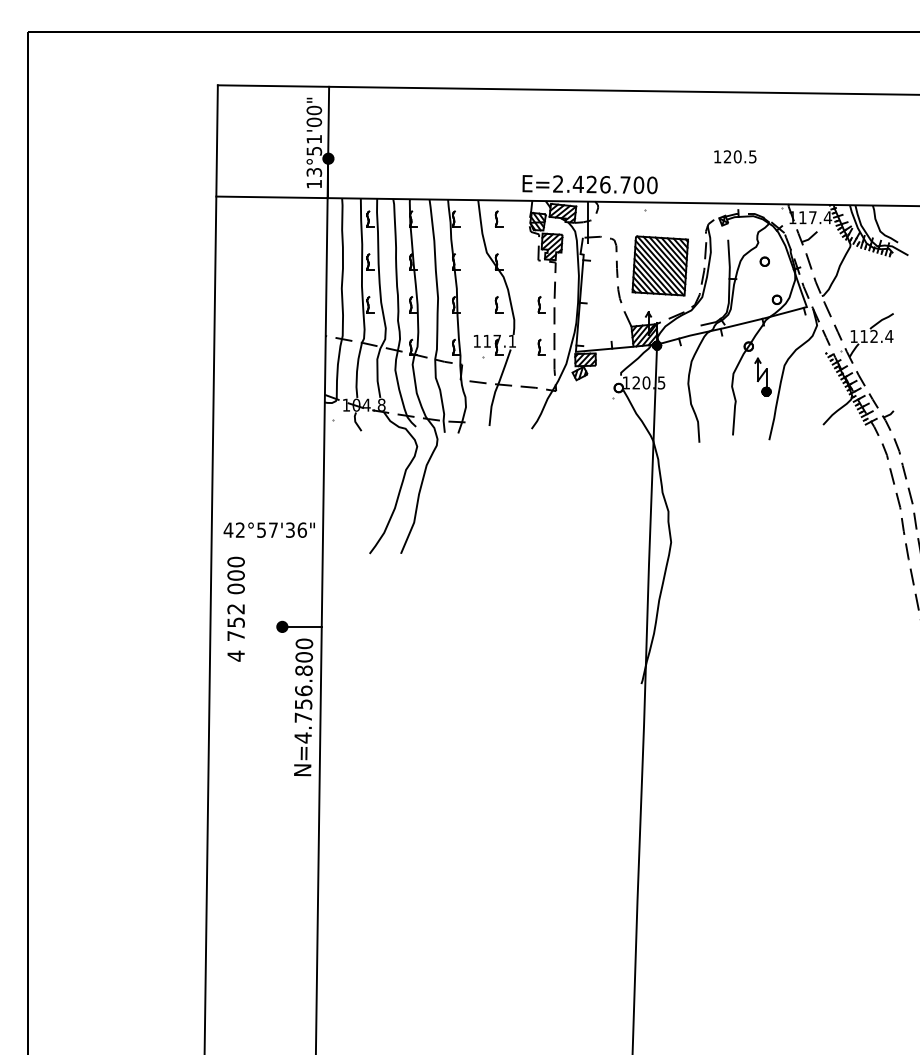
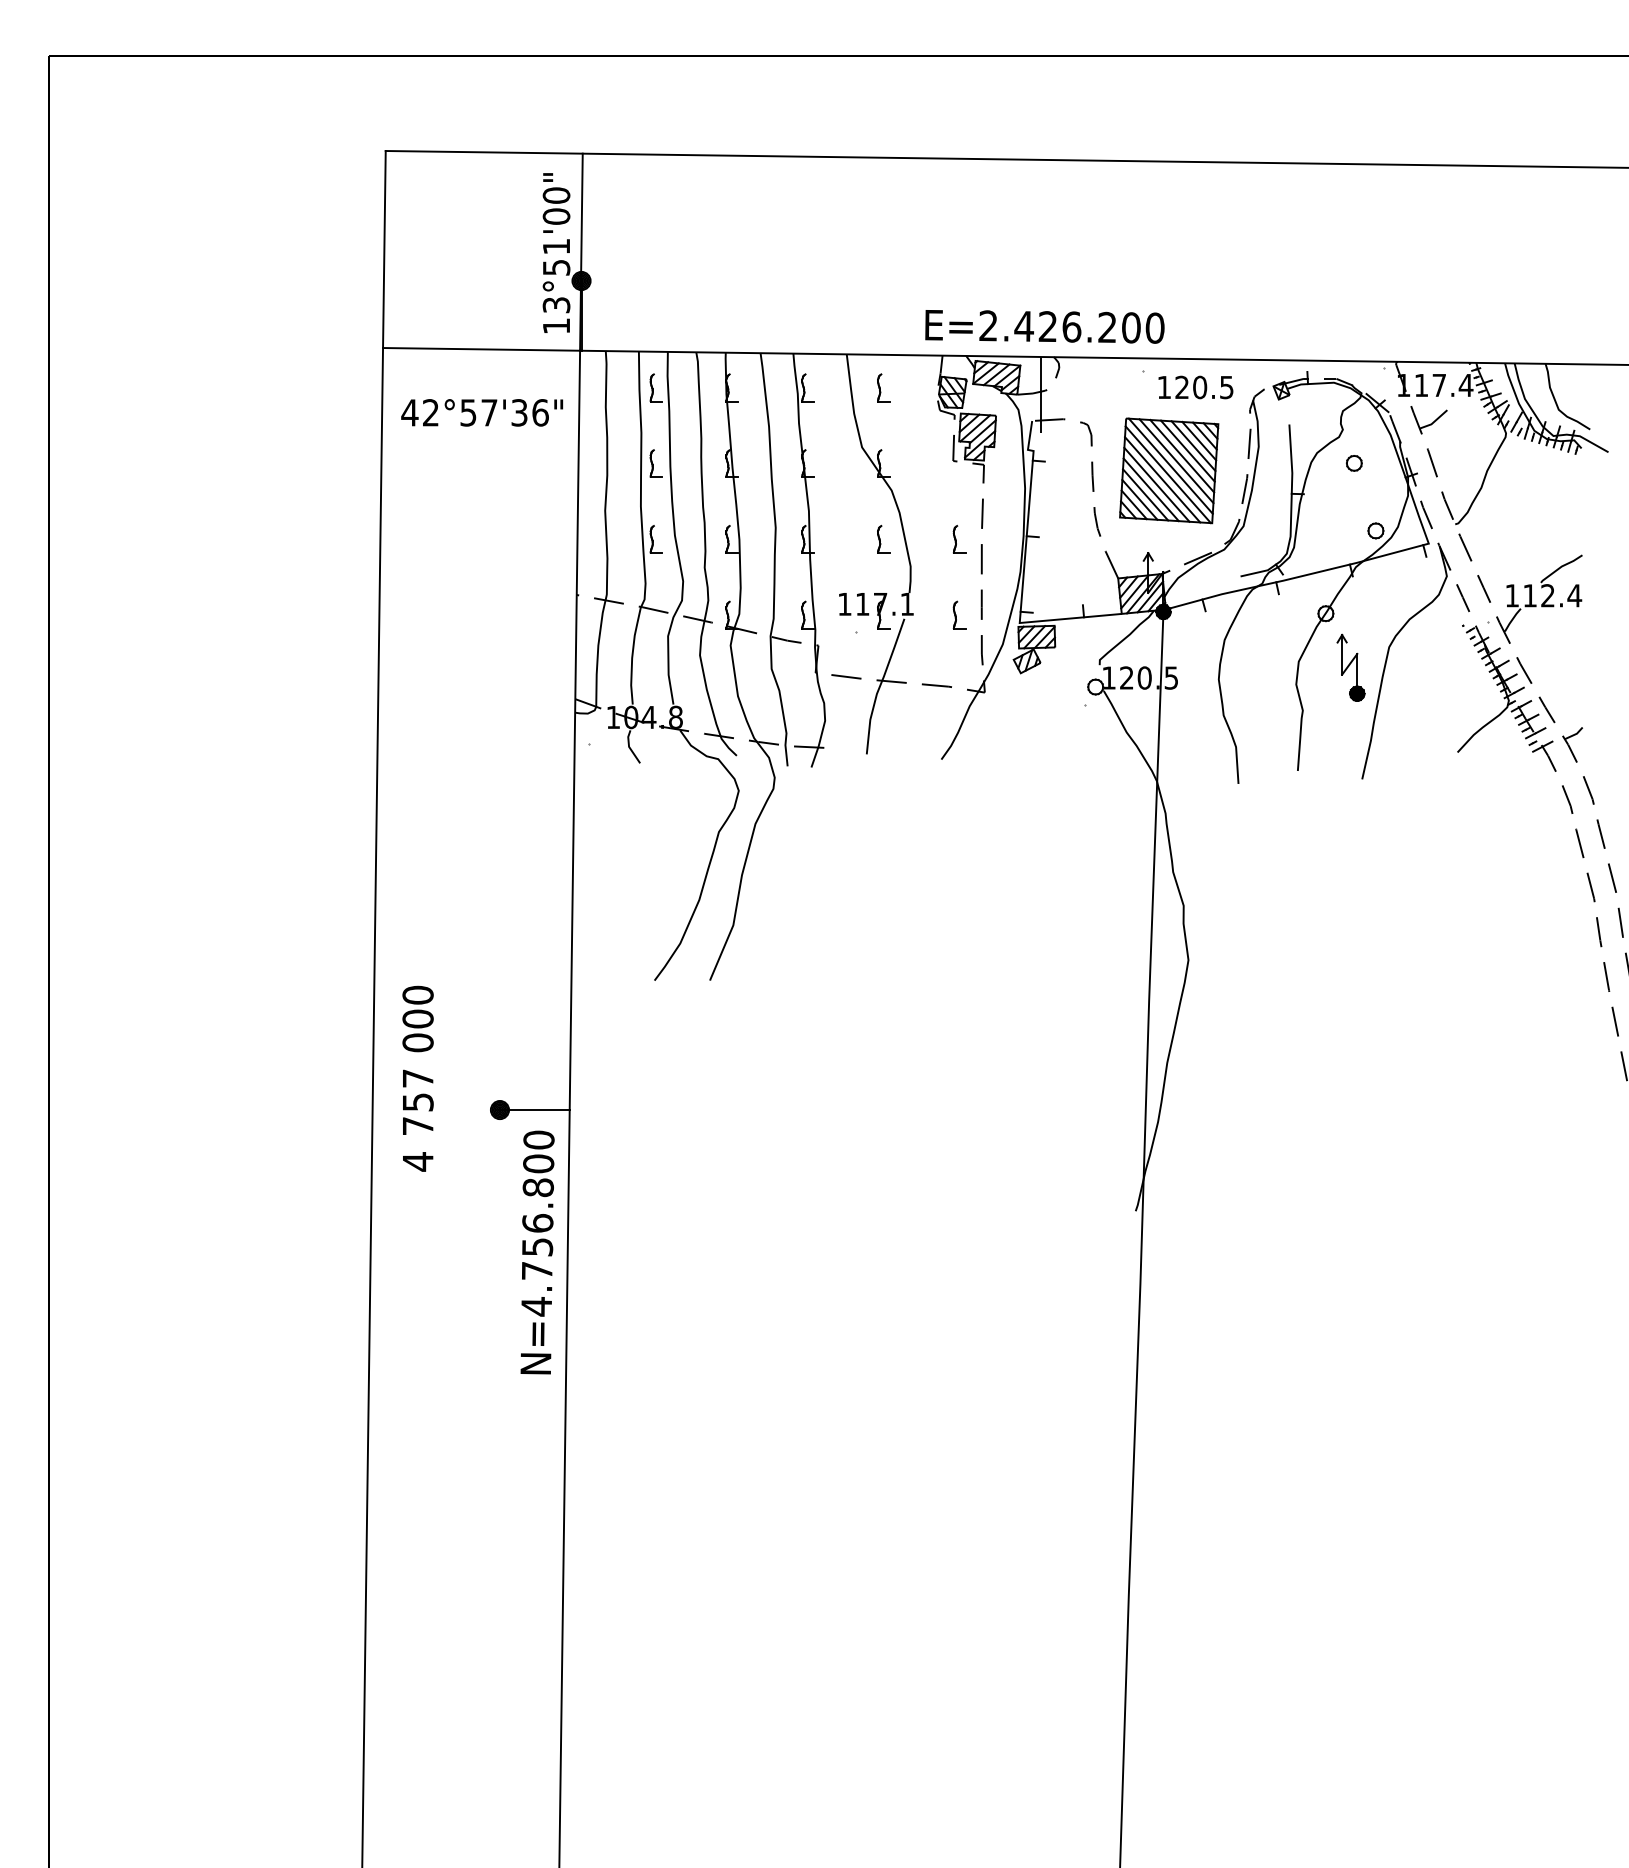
text: (735, 156) -> (1196, 386), moved
text: (625, 184) -> (1107, 326), E=2.426.700 -> E=2.426.200
text: (268, 529) -> (480, 411), moved
text: (235, 609) -> (416, 1079), 752 -> 757

